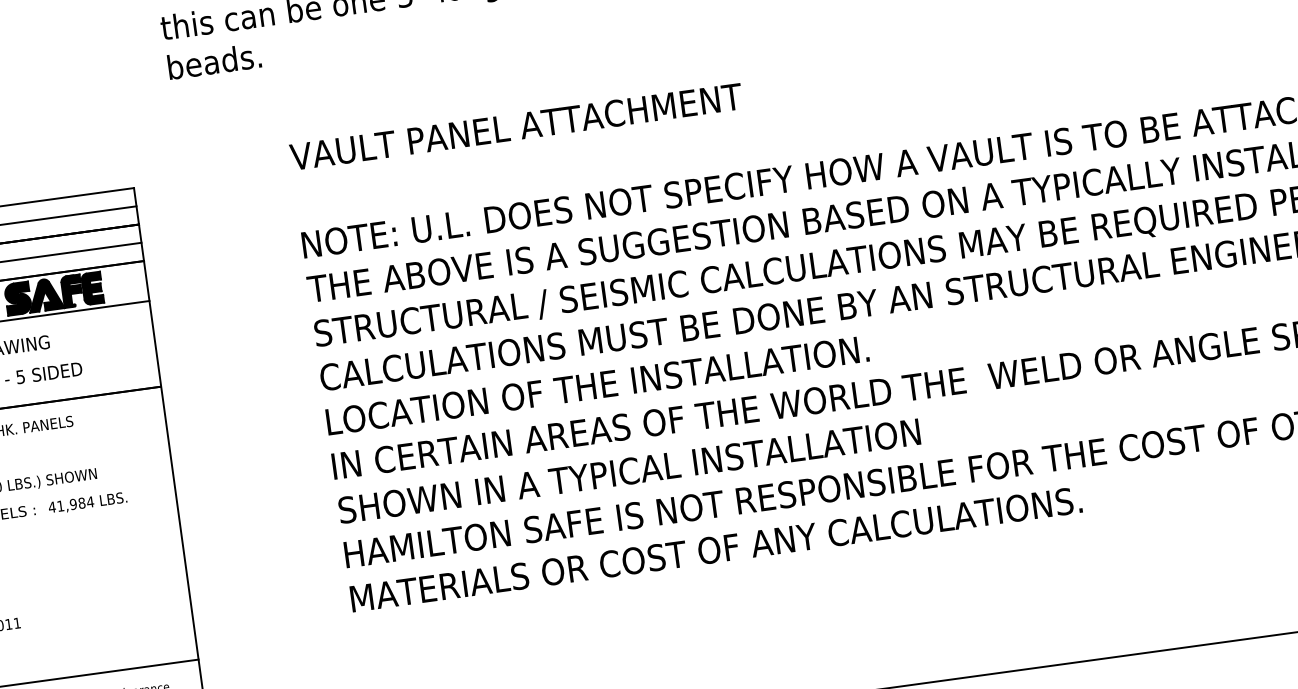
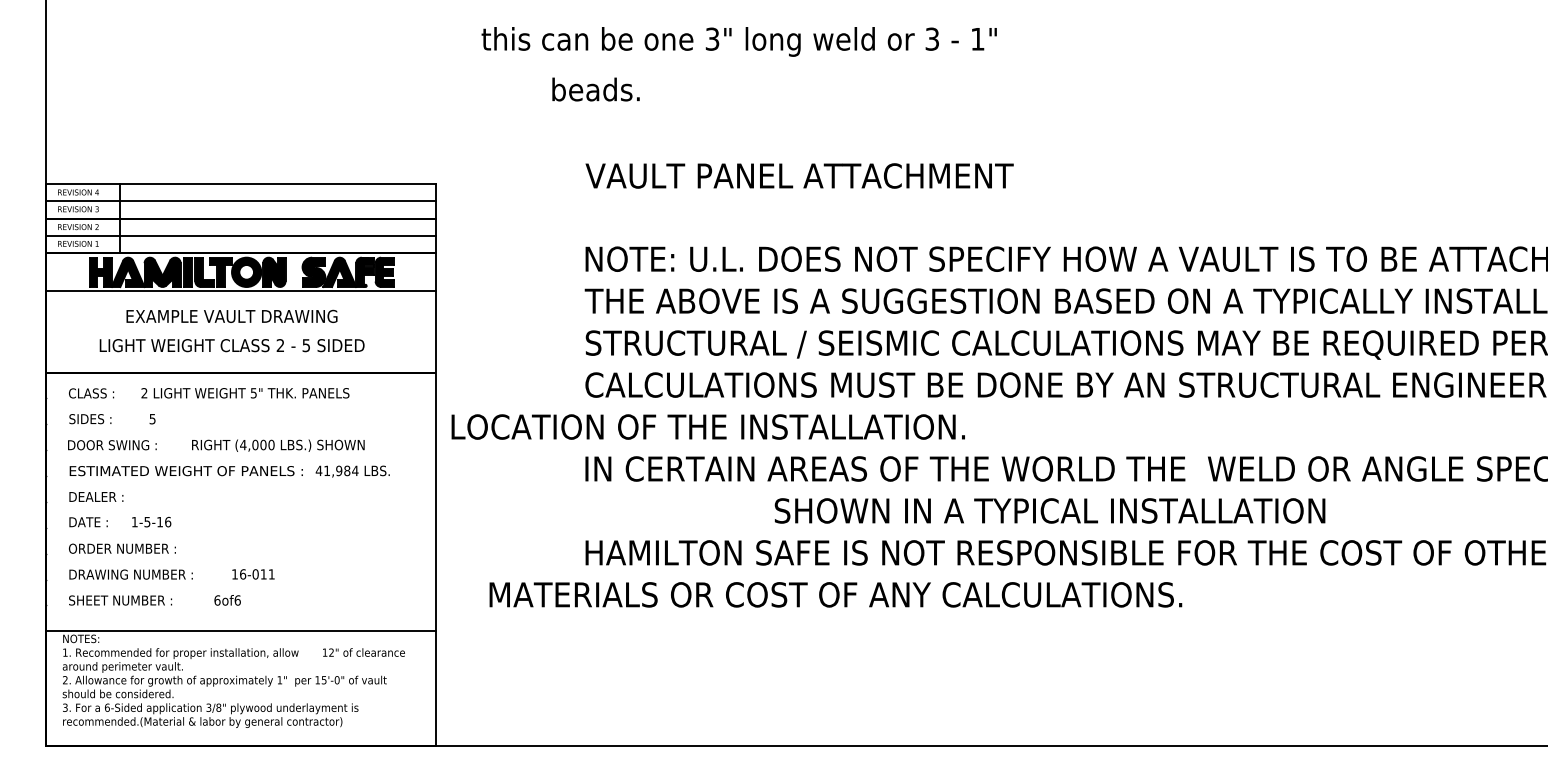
text: (213, 61) -> (595, 89), moved
text: (596, 385) -> (707, 426), moved
text: (628, 470) -> (1049, 510), moved
text: (715, 549) -> (835, 594), moved

